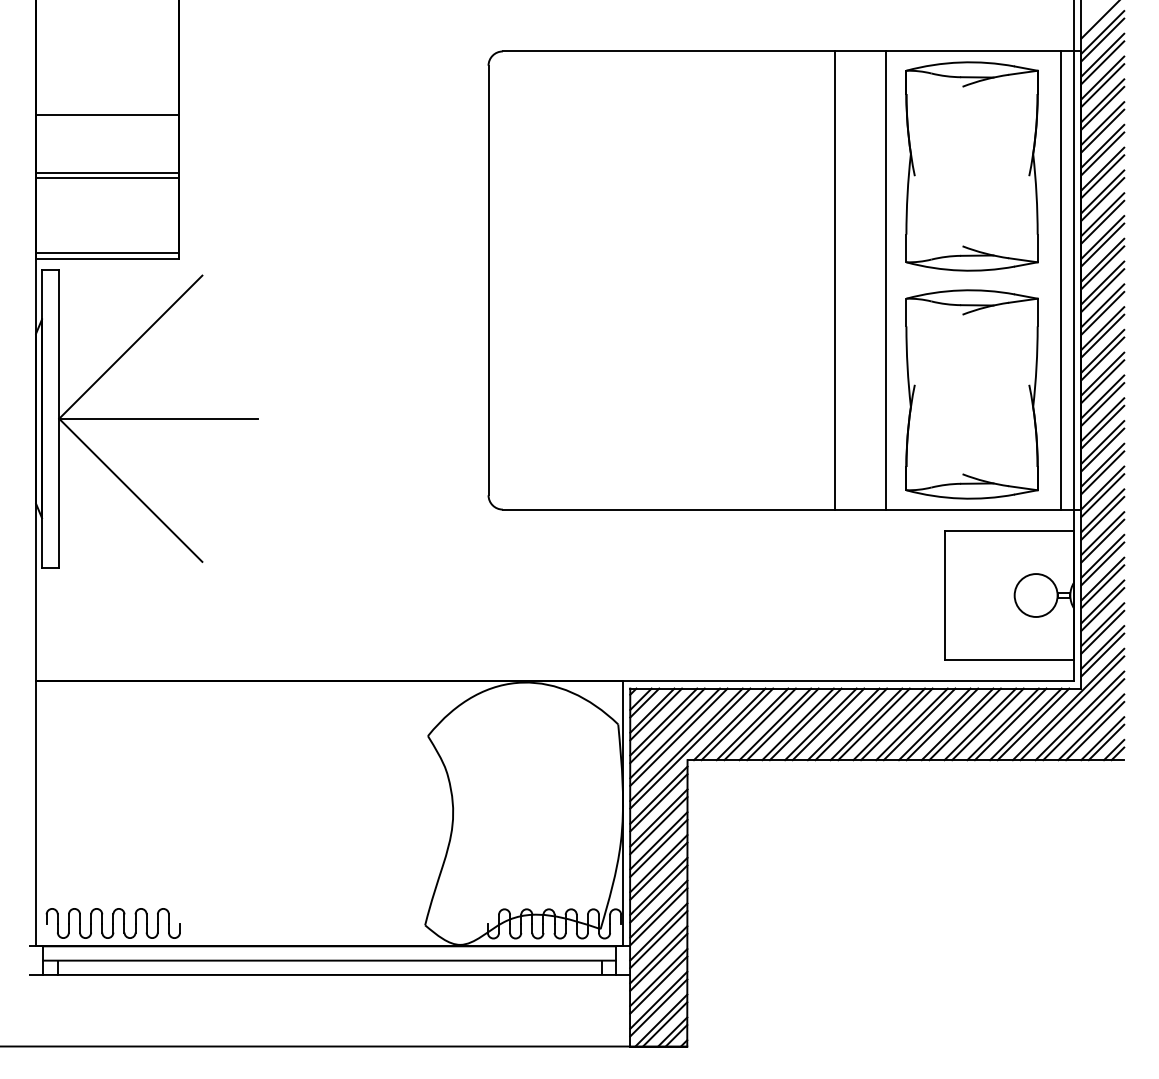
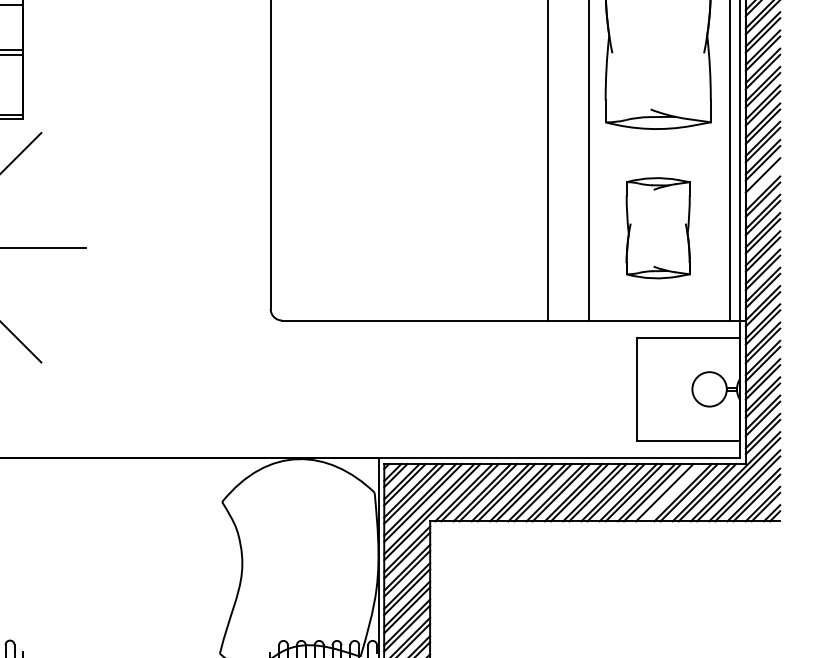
line: (1102, 335) -> (762, 180), removed
part: (971, 394) -> (657, 228), size x0.6
line: (987, 724) -> (670, 492), removed

